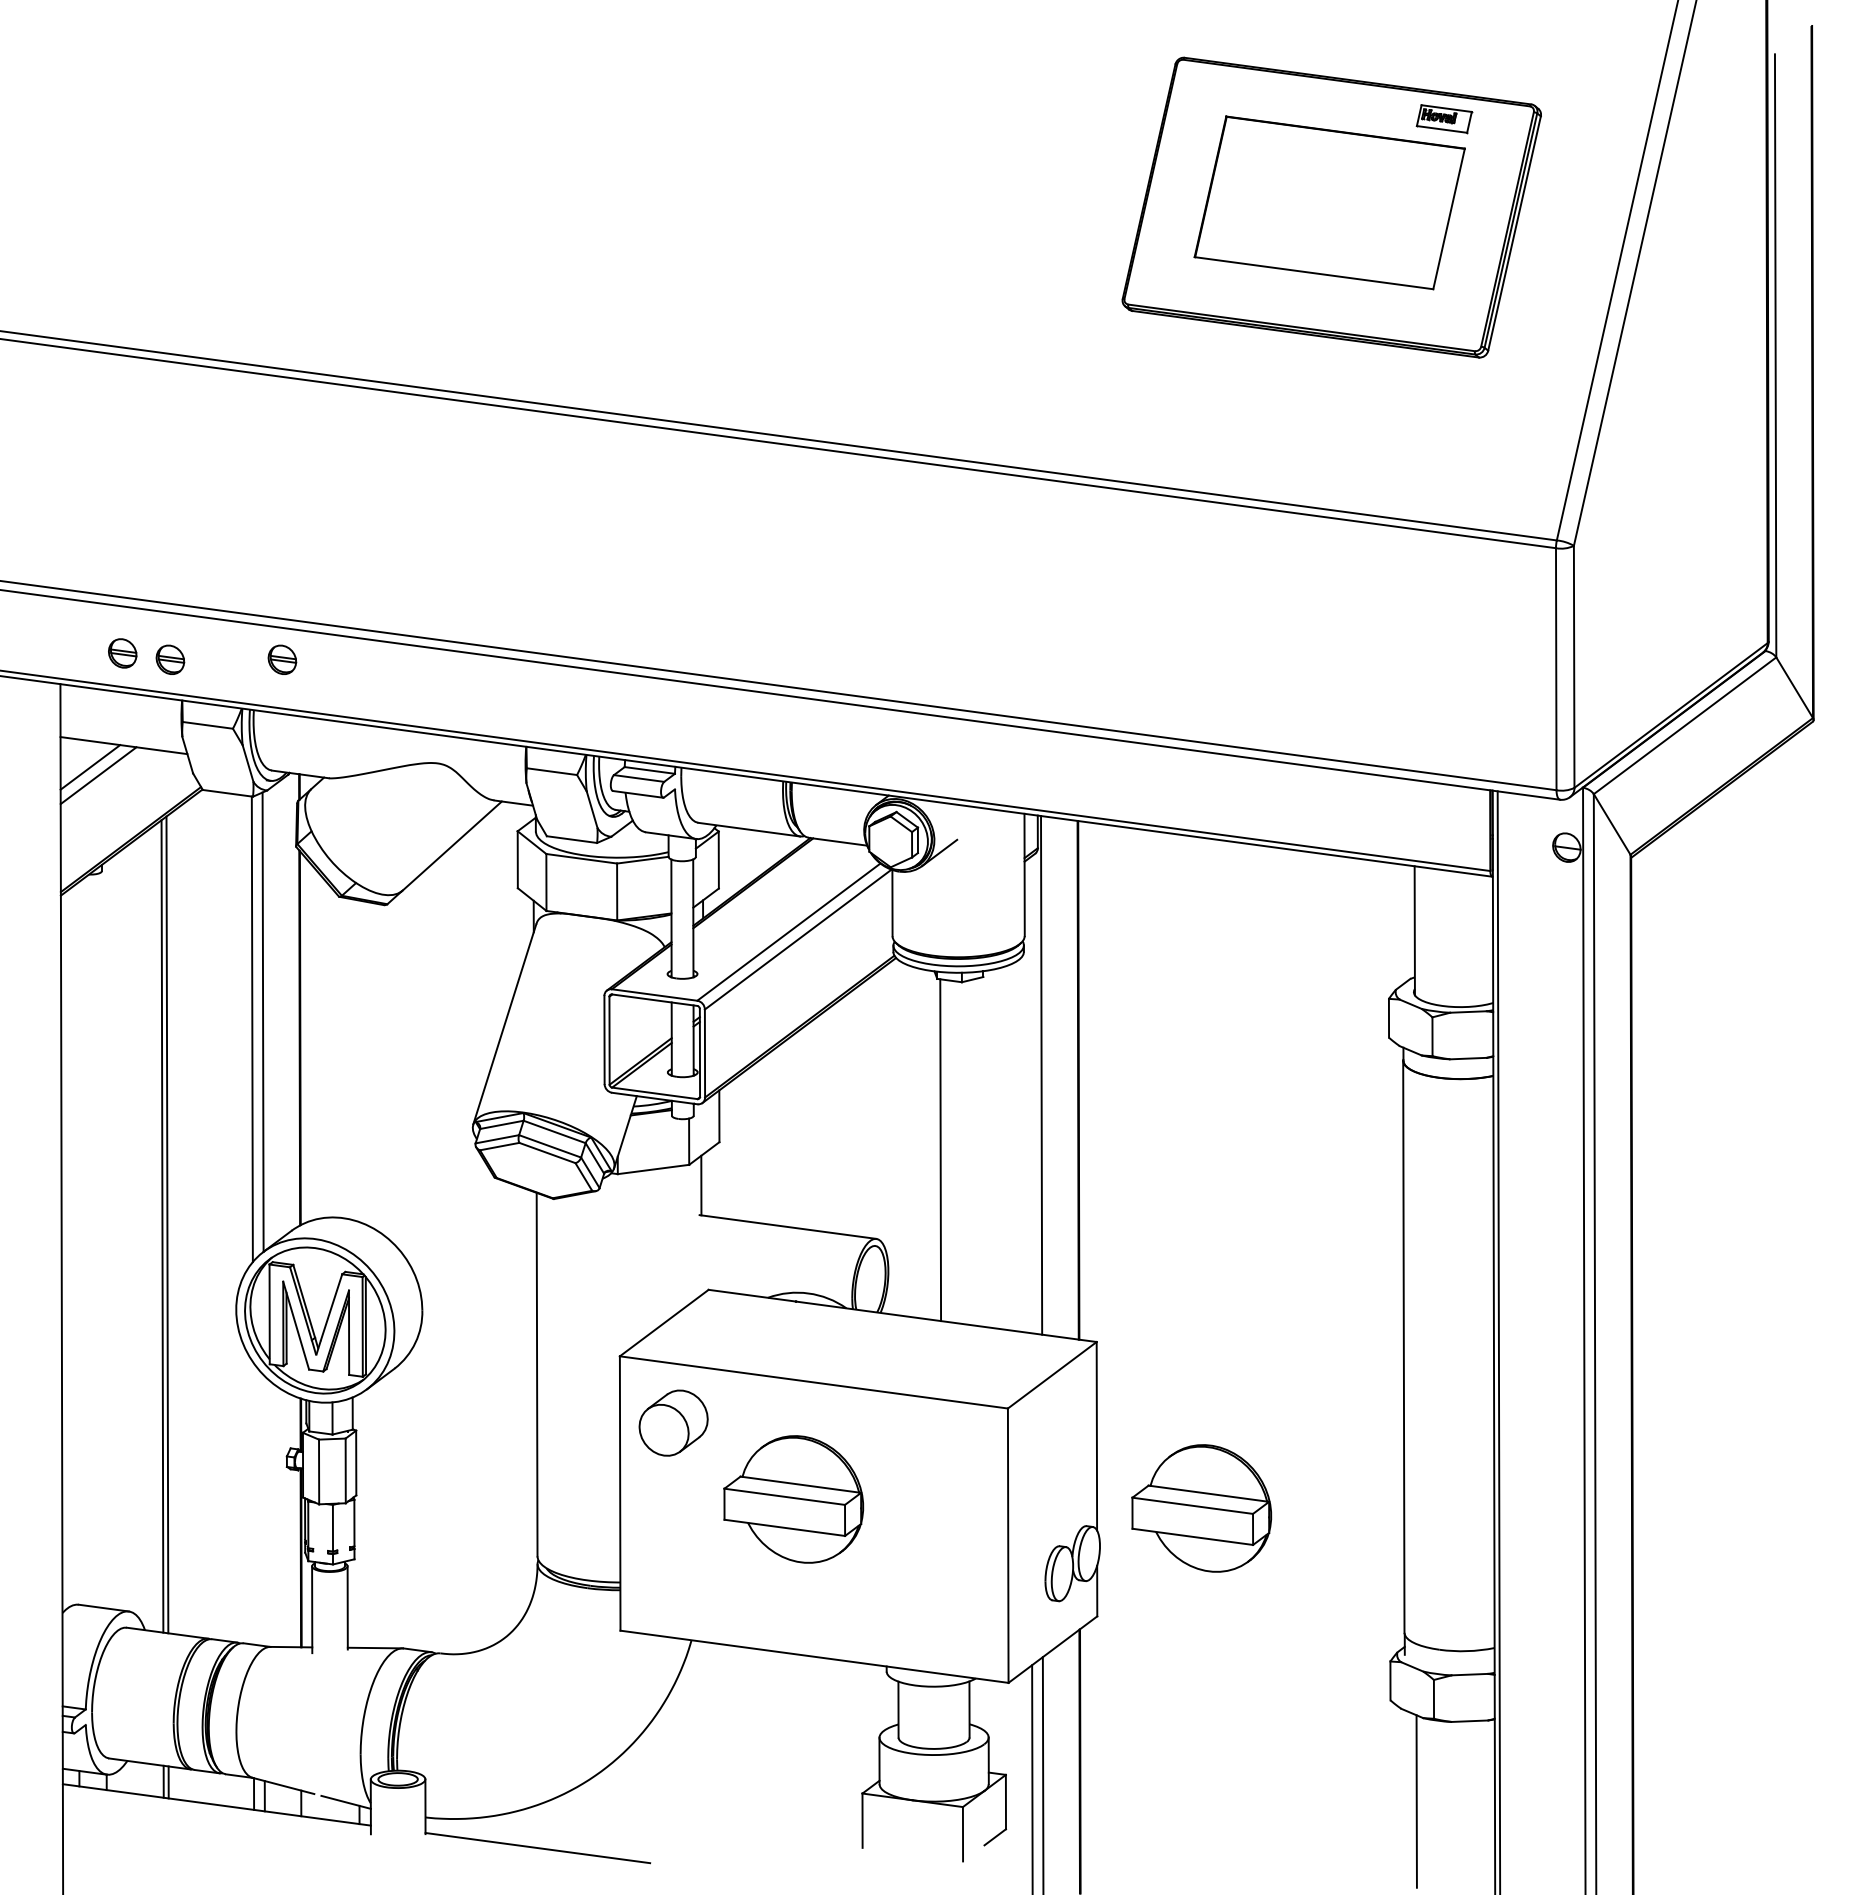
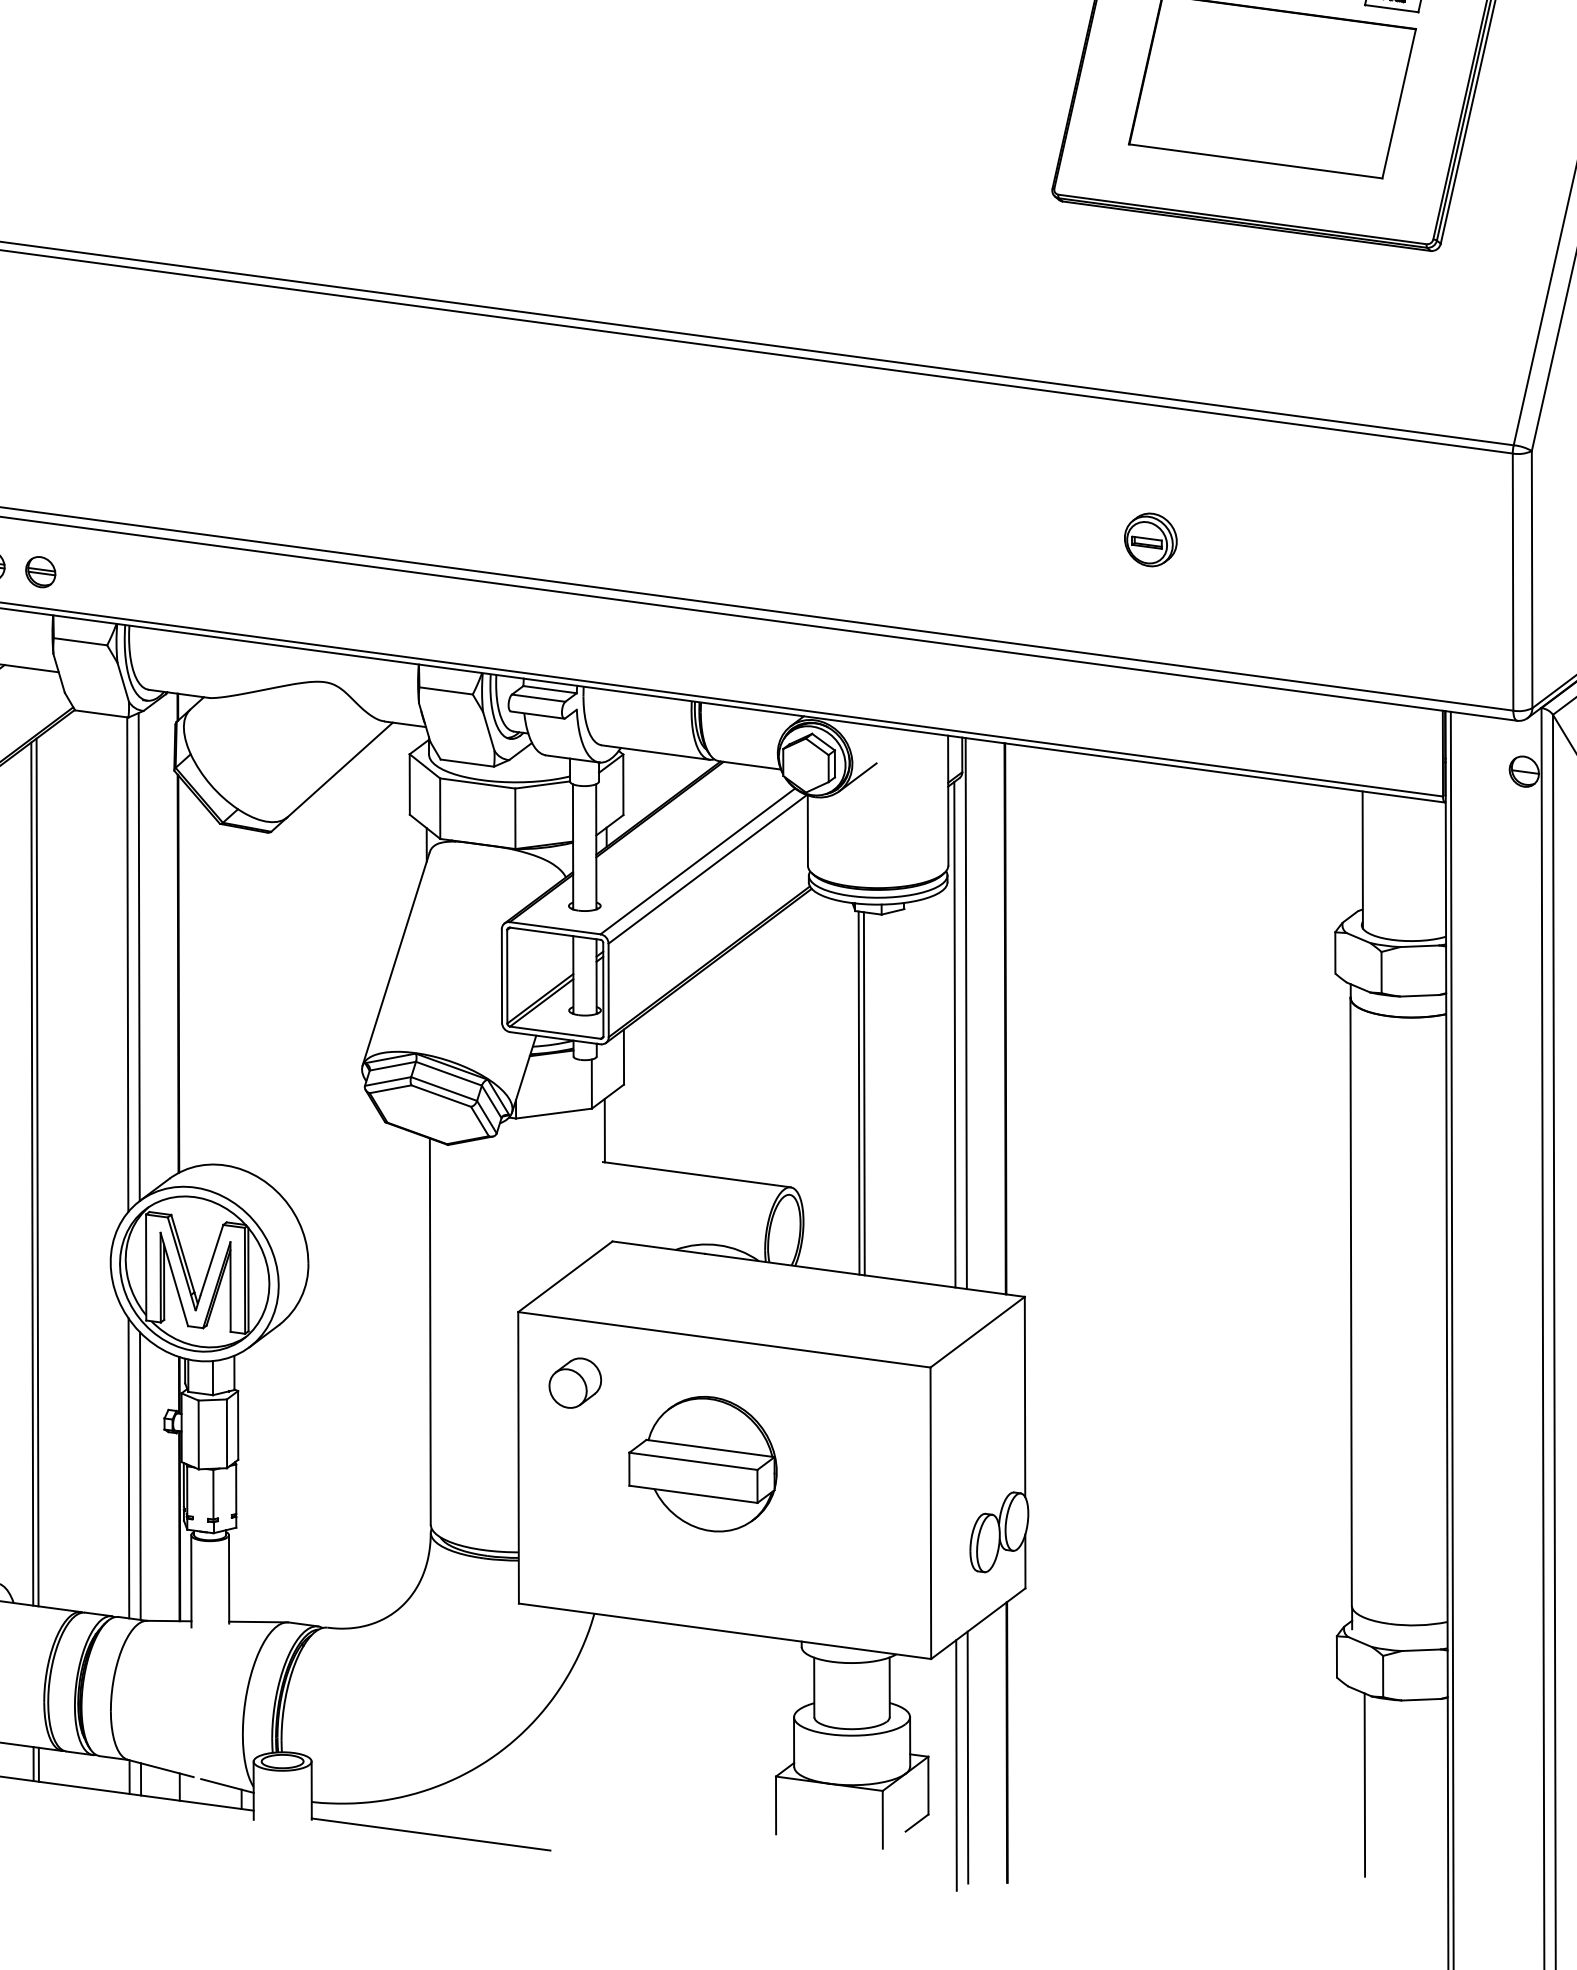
part: (1215, 629) -> (1151, 539), added
part: (282, 659) -> (159, 571), removed
line: (1030, 1095) -> (954, 1034), added
line: (945, 1150) -> (864, 1093), added
part: (673, 1423) -> (575, 1383), size x0.71
line: (253, 1503) -> (129, 1468), added
part: (1201, 1508) -> (1136, 1473), removed
line: (263, 1510) -> (139, 1475), added

